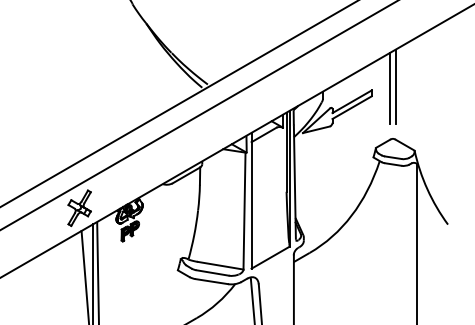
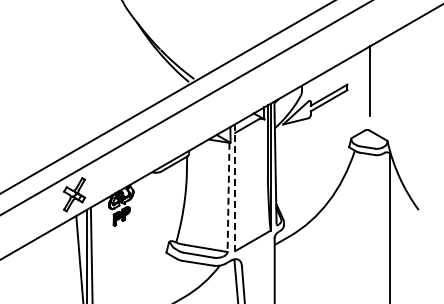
line: (390, 88) -> (364, 82), removed
line: (251, 201) -> (235, 188), solid -> dashed
line: (244, 211) -> (228, 197), solid -> dashed

